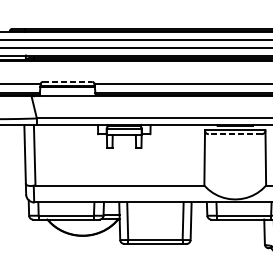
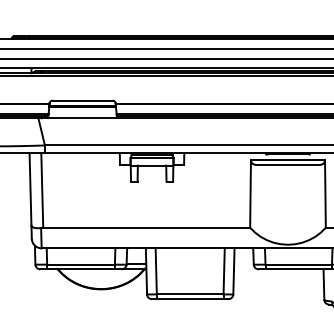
line: (68, 81) -> (83, 100), dashed -> solid
line: (234, 134) -> (287, 164), dashed -> solid

